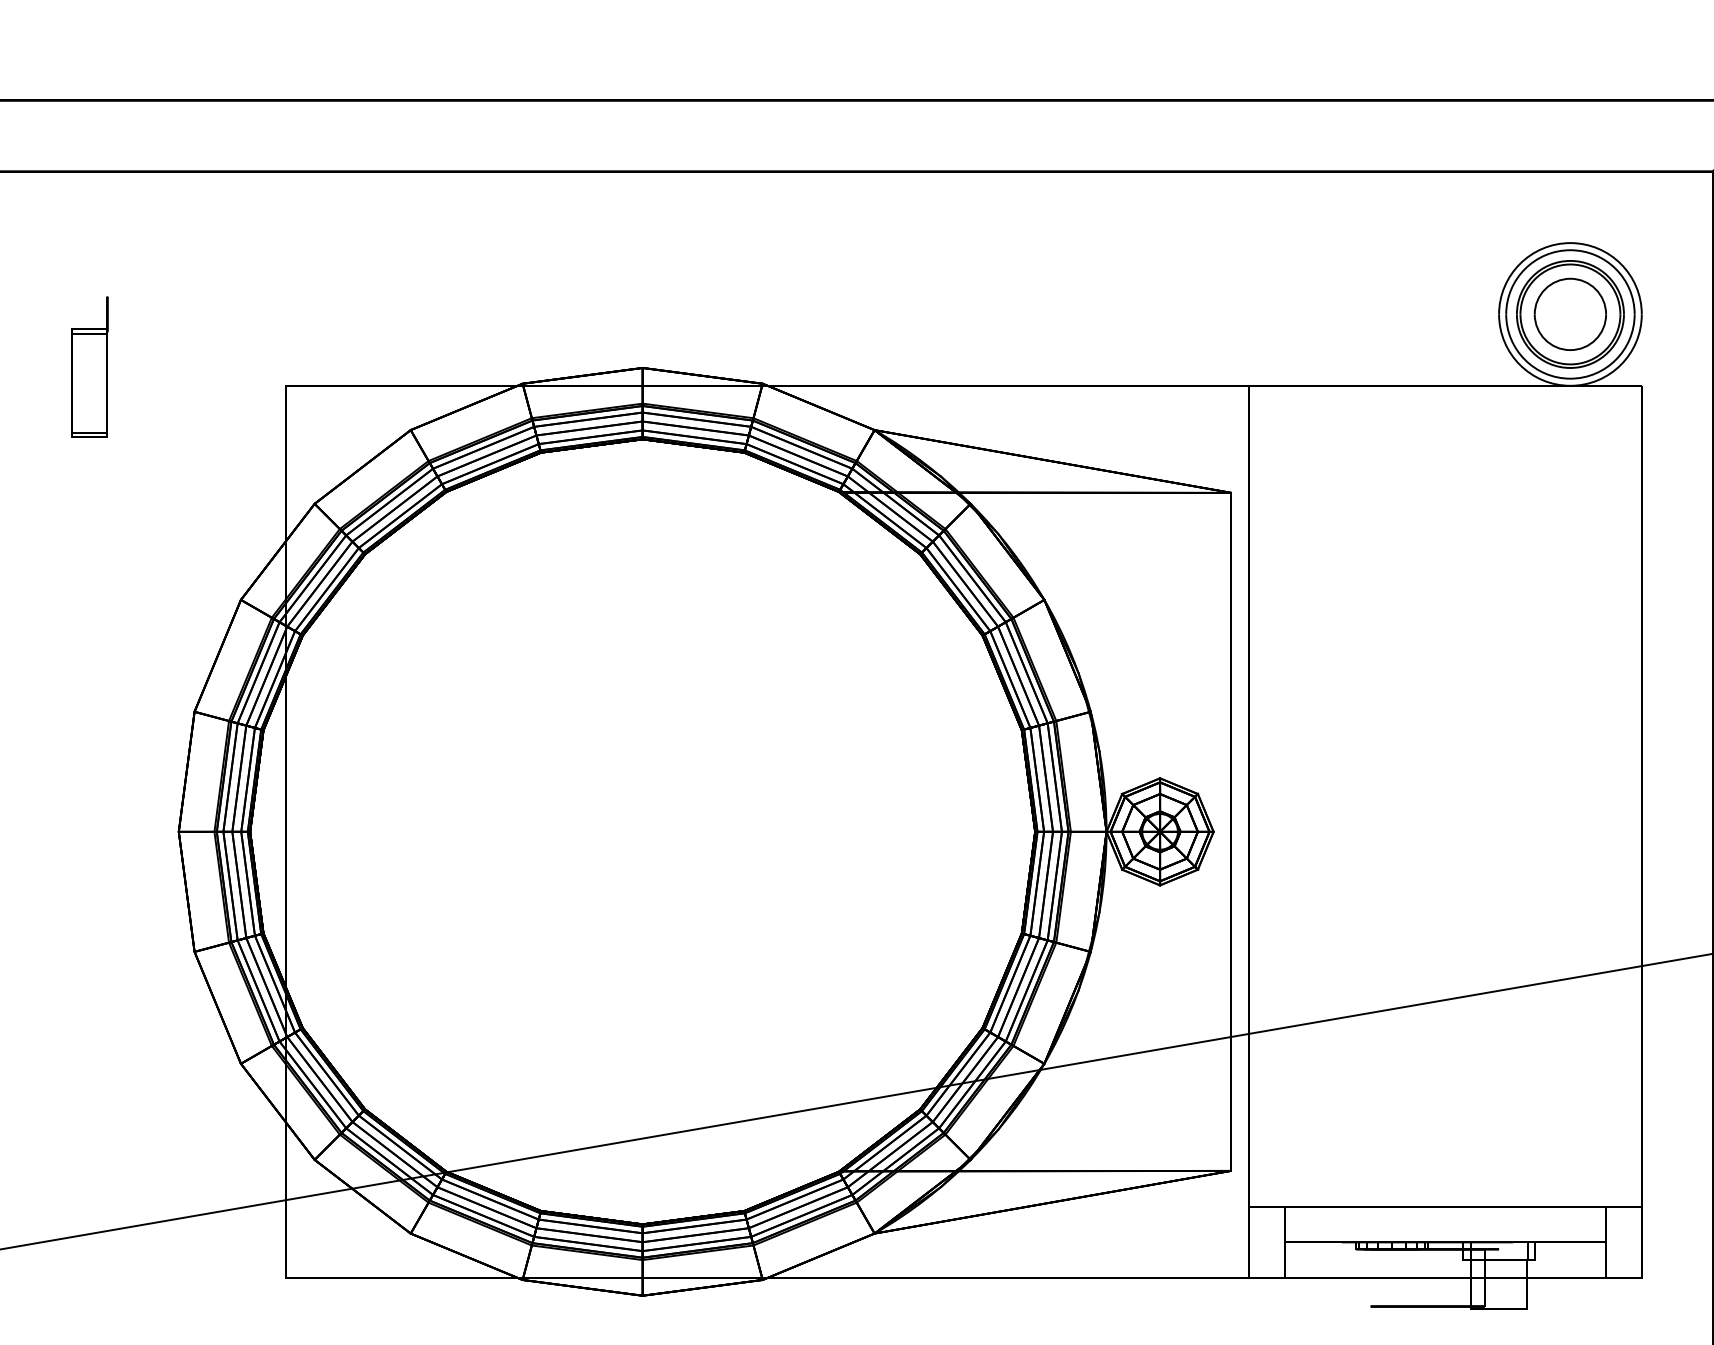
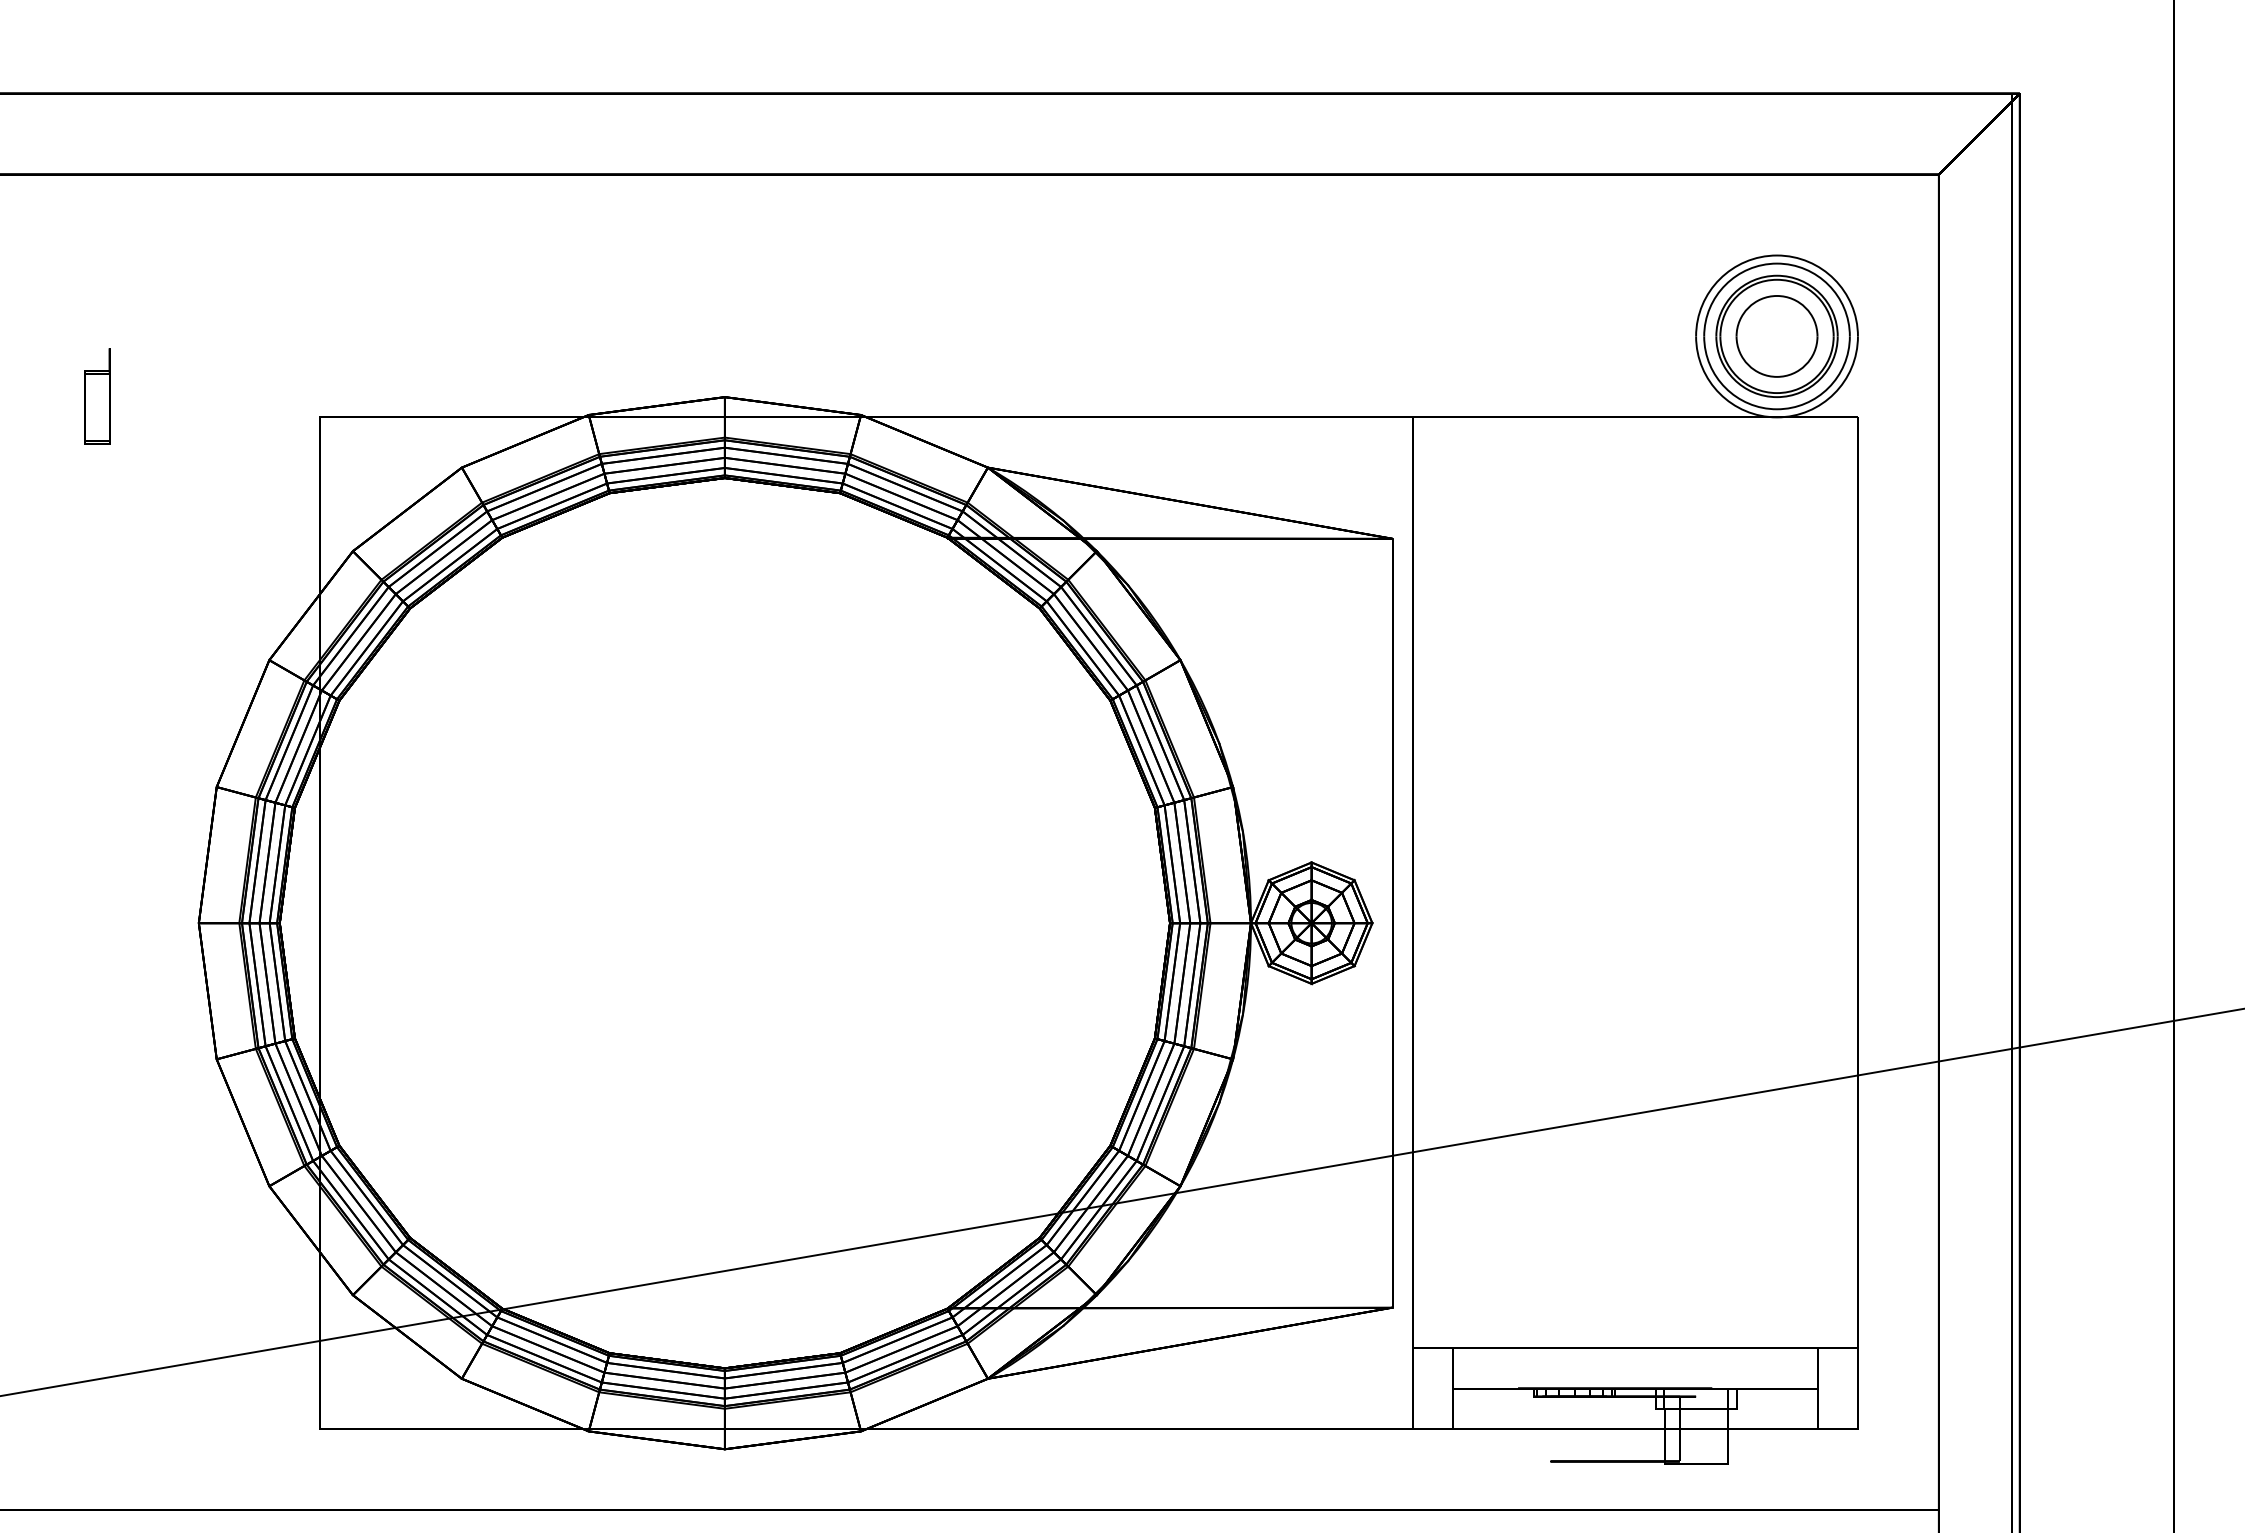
part: (89, 367) -> (97, 396), size x0.6

